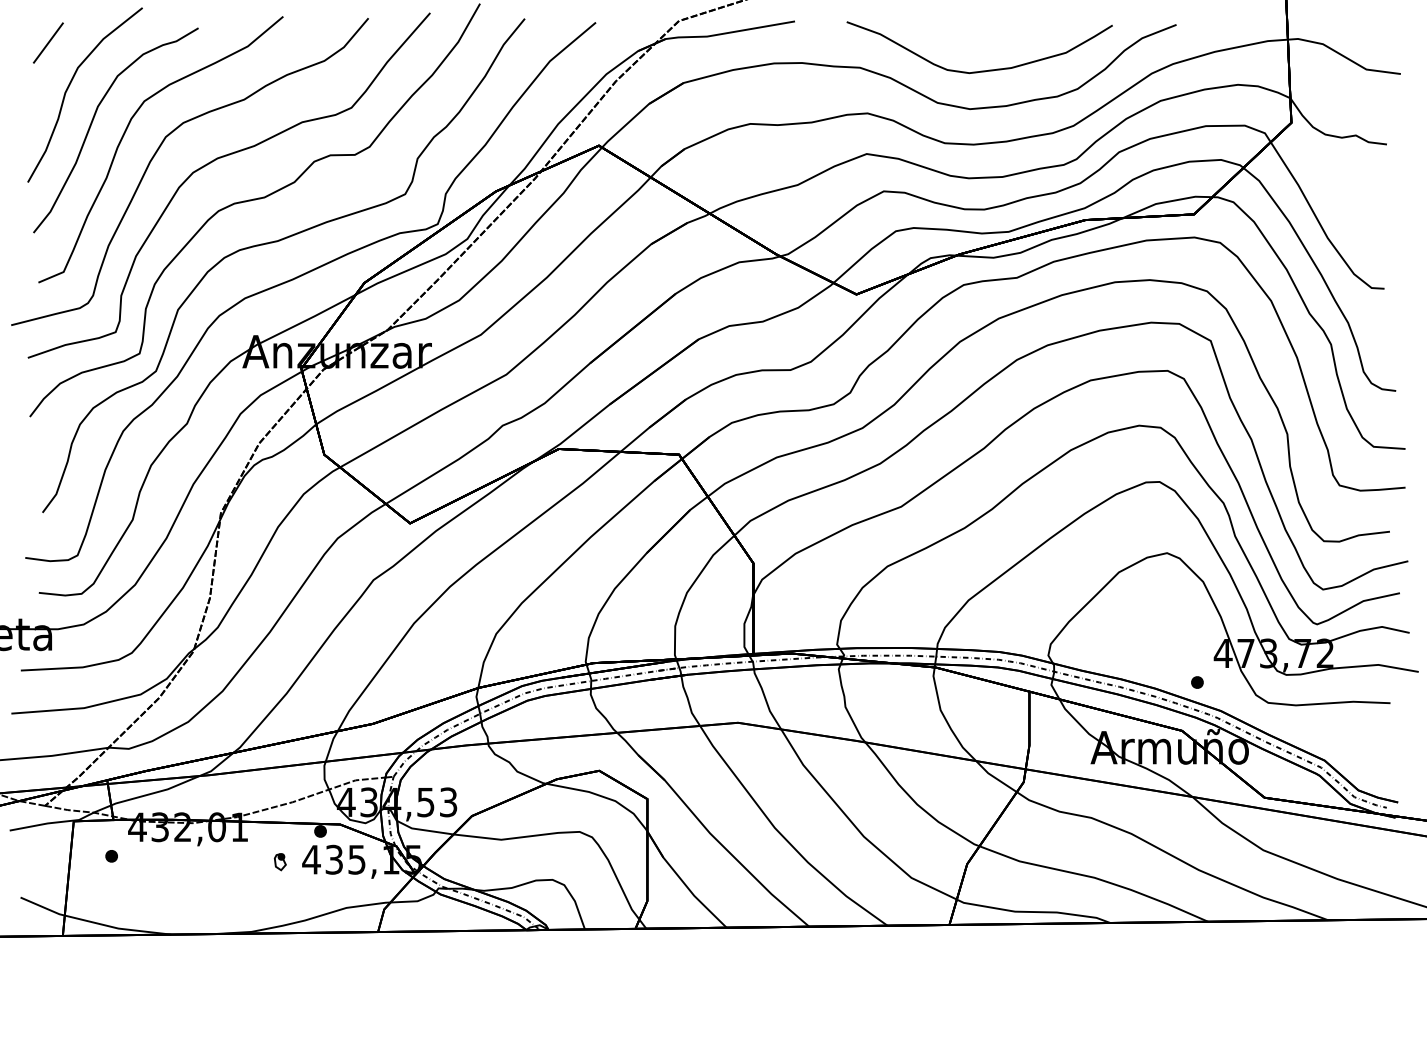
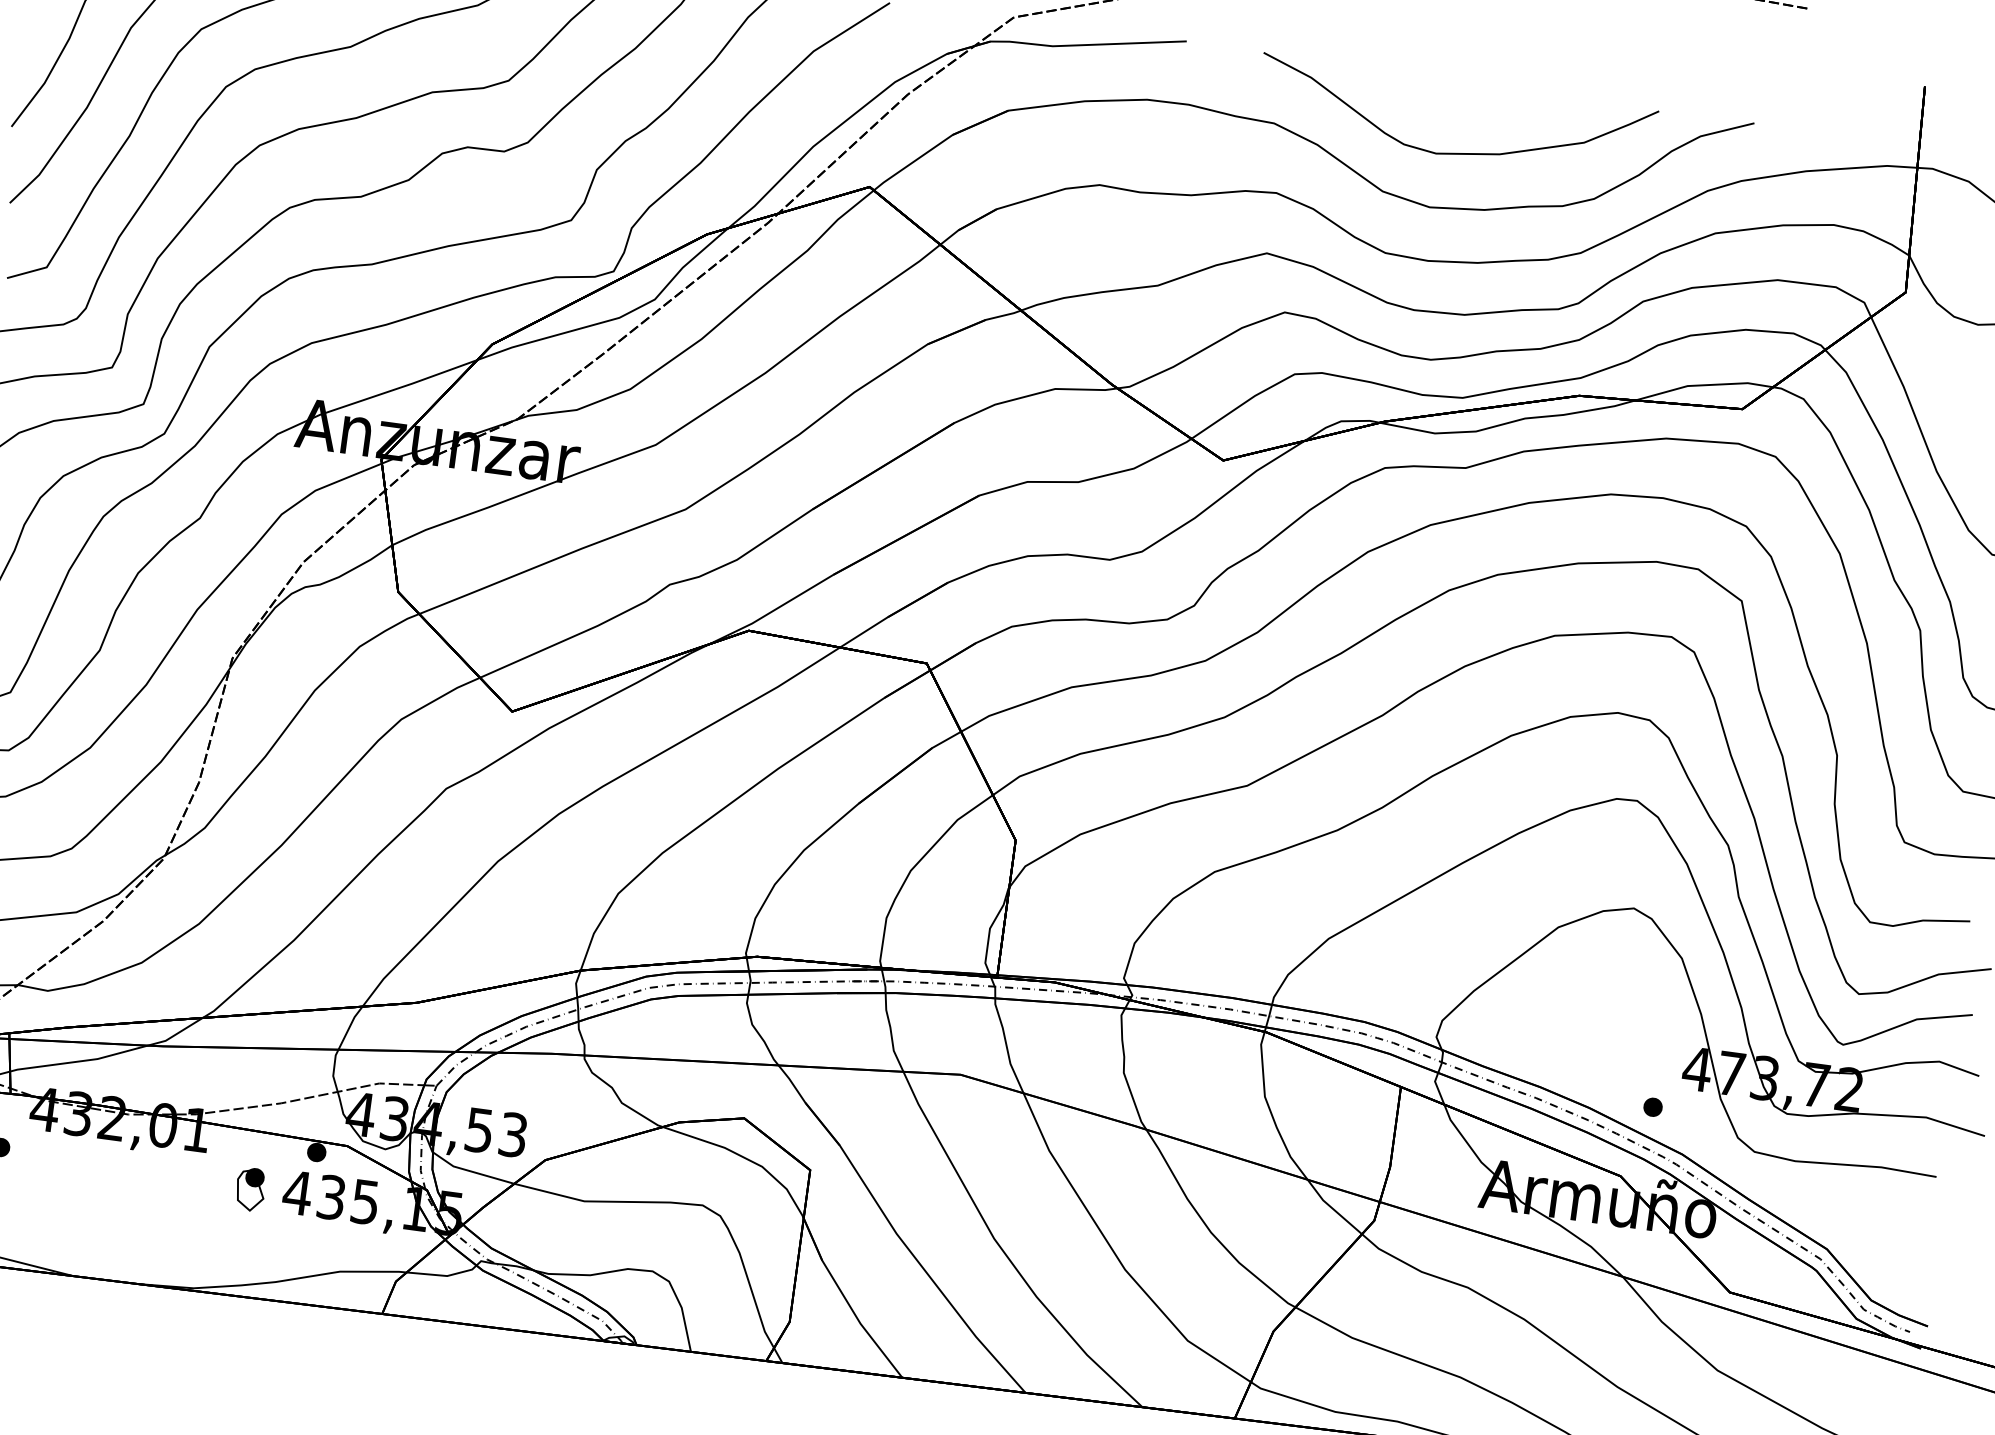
part: (280, 861) -> (251, 1189), size x1.67

